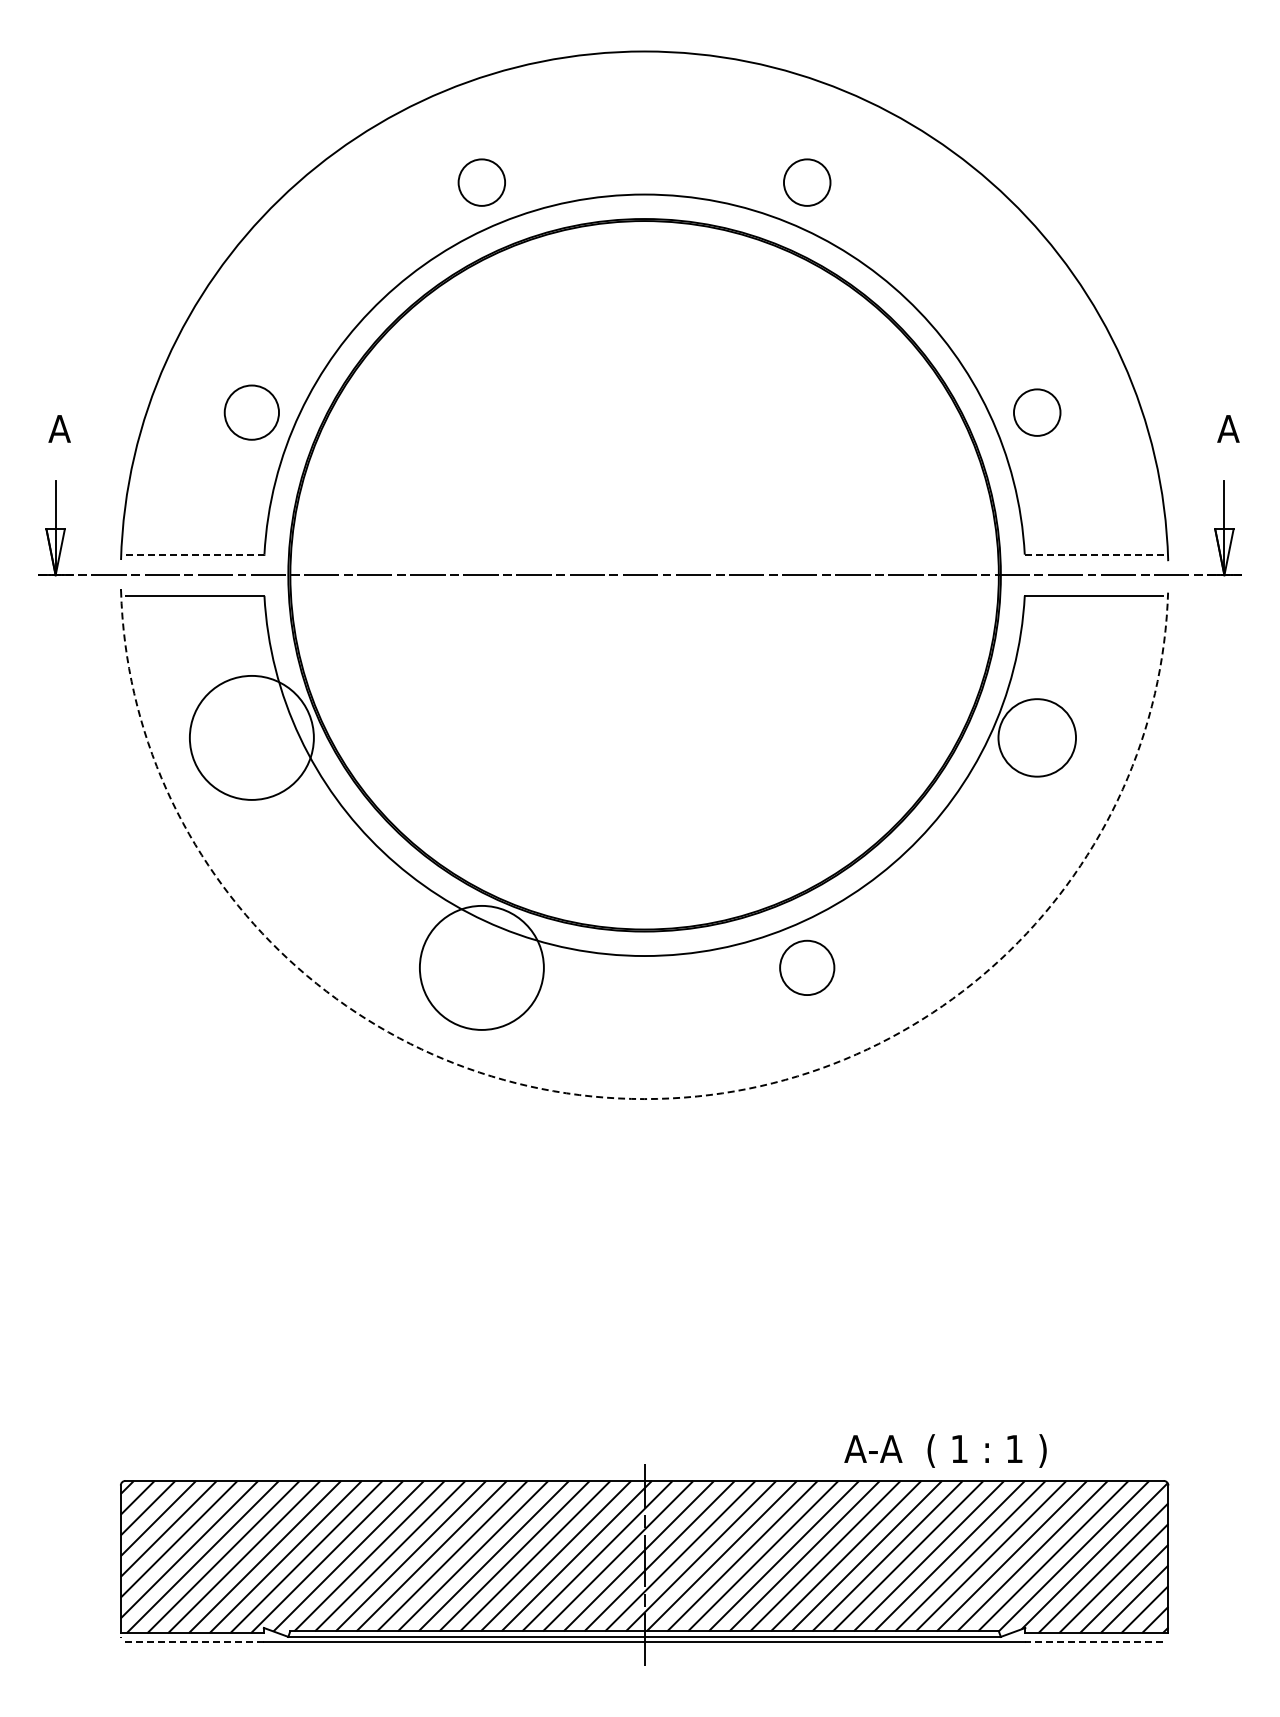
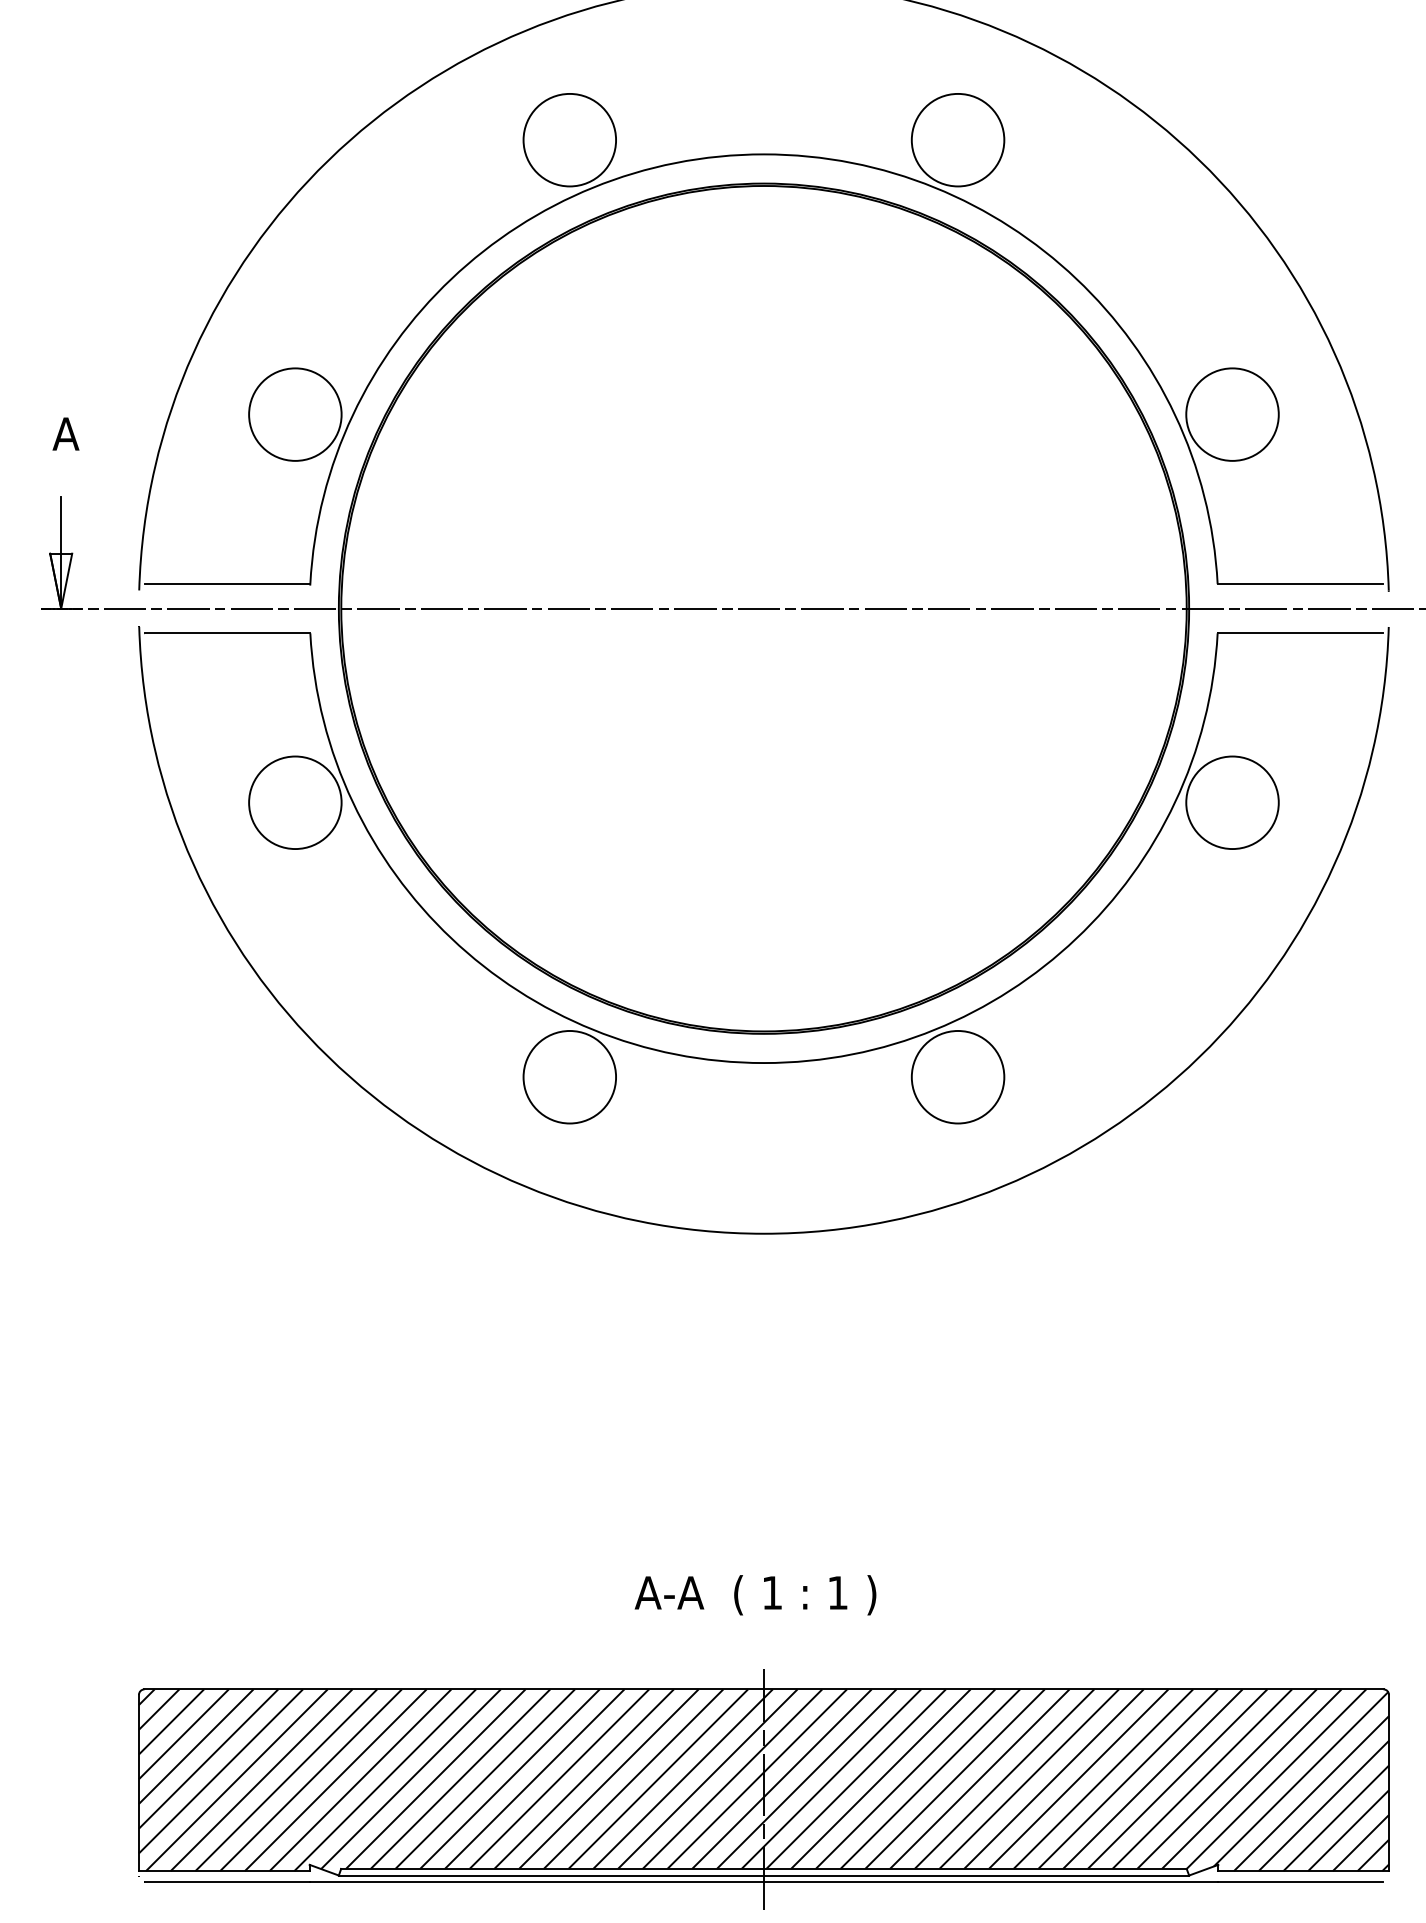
circle: (481, 182) -> (569, 139), size x1.67
circle: (807, 182) -> (958, 139), size x1.67
circle: (251, 412) -> (294, 414), size x1.43
circle: (1037, 412) -> (1232, 414), size x1.67
line: (195, 554) -> (228, 583), dashed -> solid
line: (1094, 554) -> (1300, 583), dashed -> solid
circle: (251, 737) -> (294, 802), size x0.62
circle: (481, 967) -> (569, 1076), size x0.62
circle: (807, 967) -> (958, 1076), size x1.43
arc: (644, 1099) -> (763, 1234), dashed -> solid
text: (945, 1450) -> (755, 1594), moved
line: (194, 1642) -> (226, 1882), dashed -> solid
line: (1093, 1642) -> (1299, 1882), dashed -> solid

